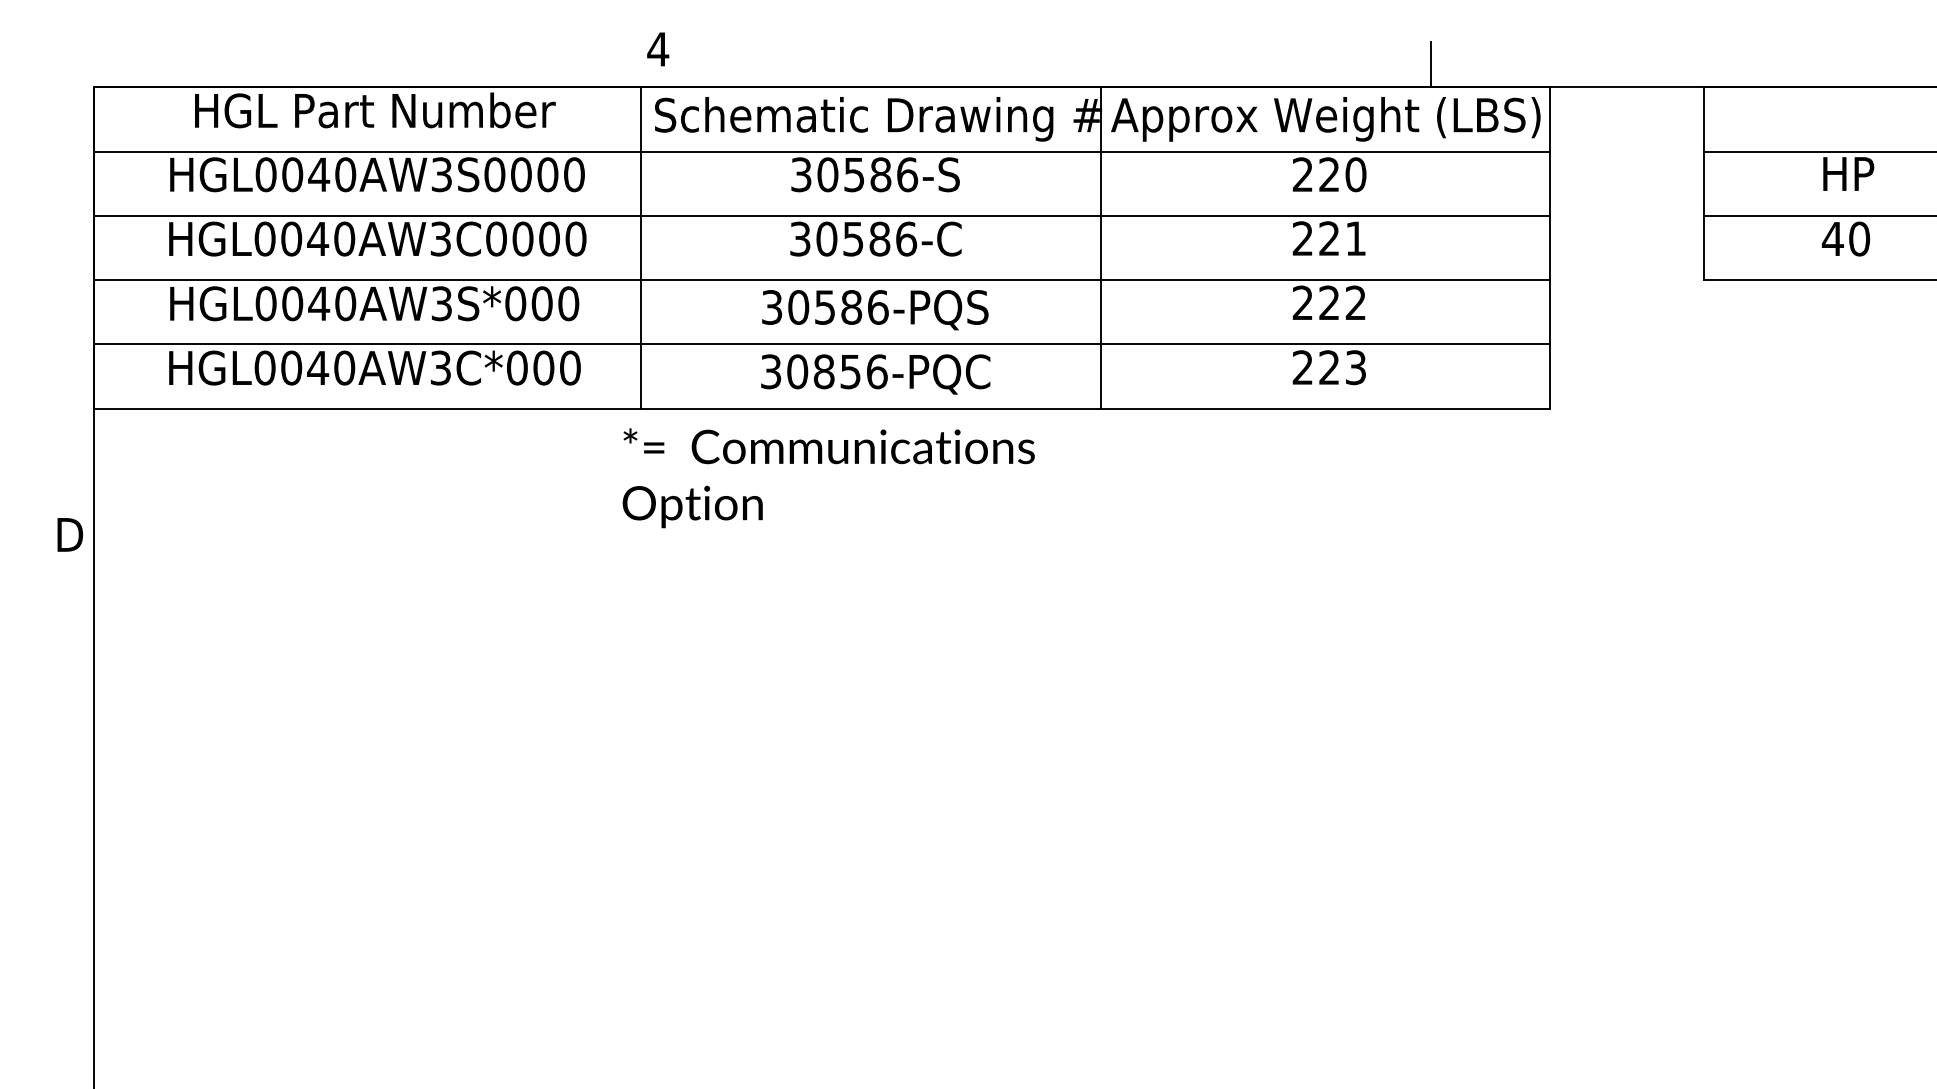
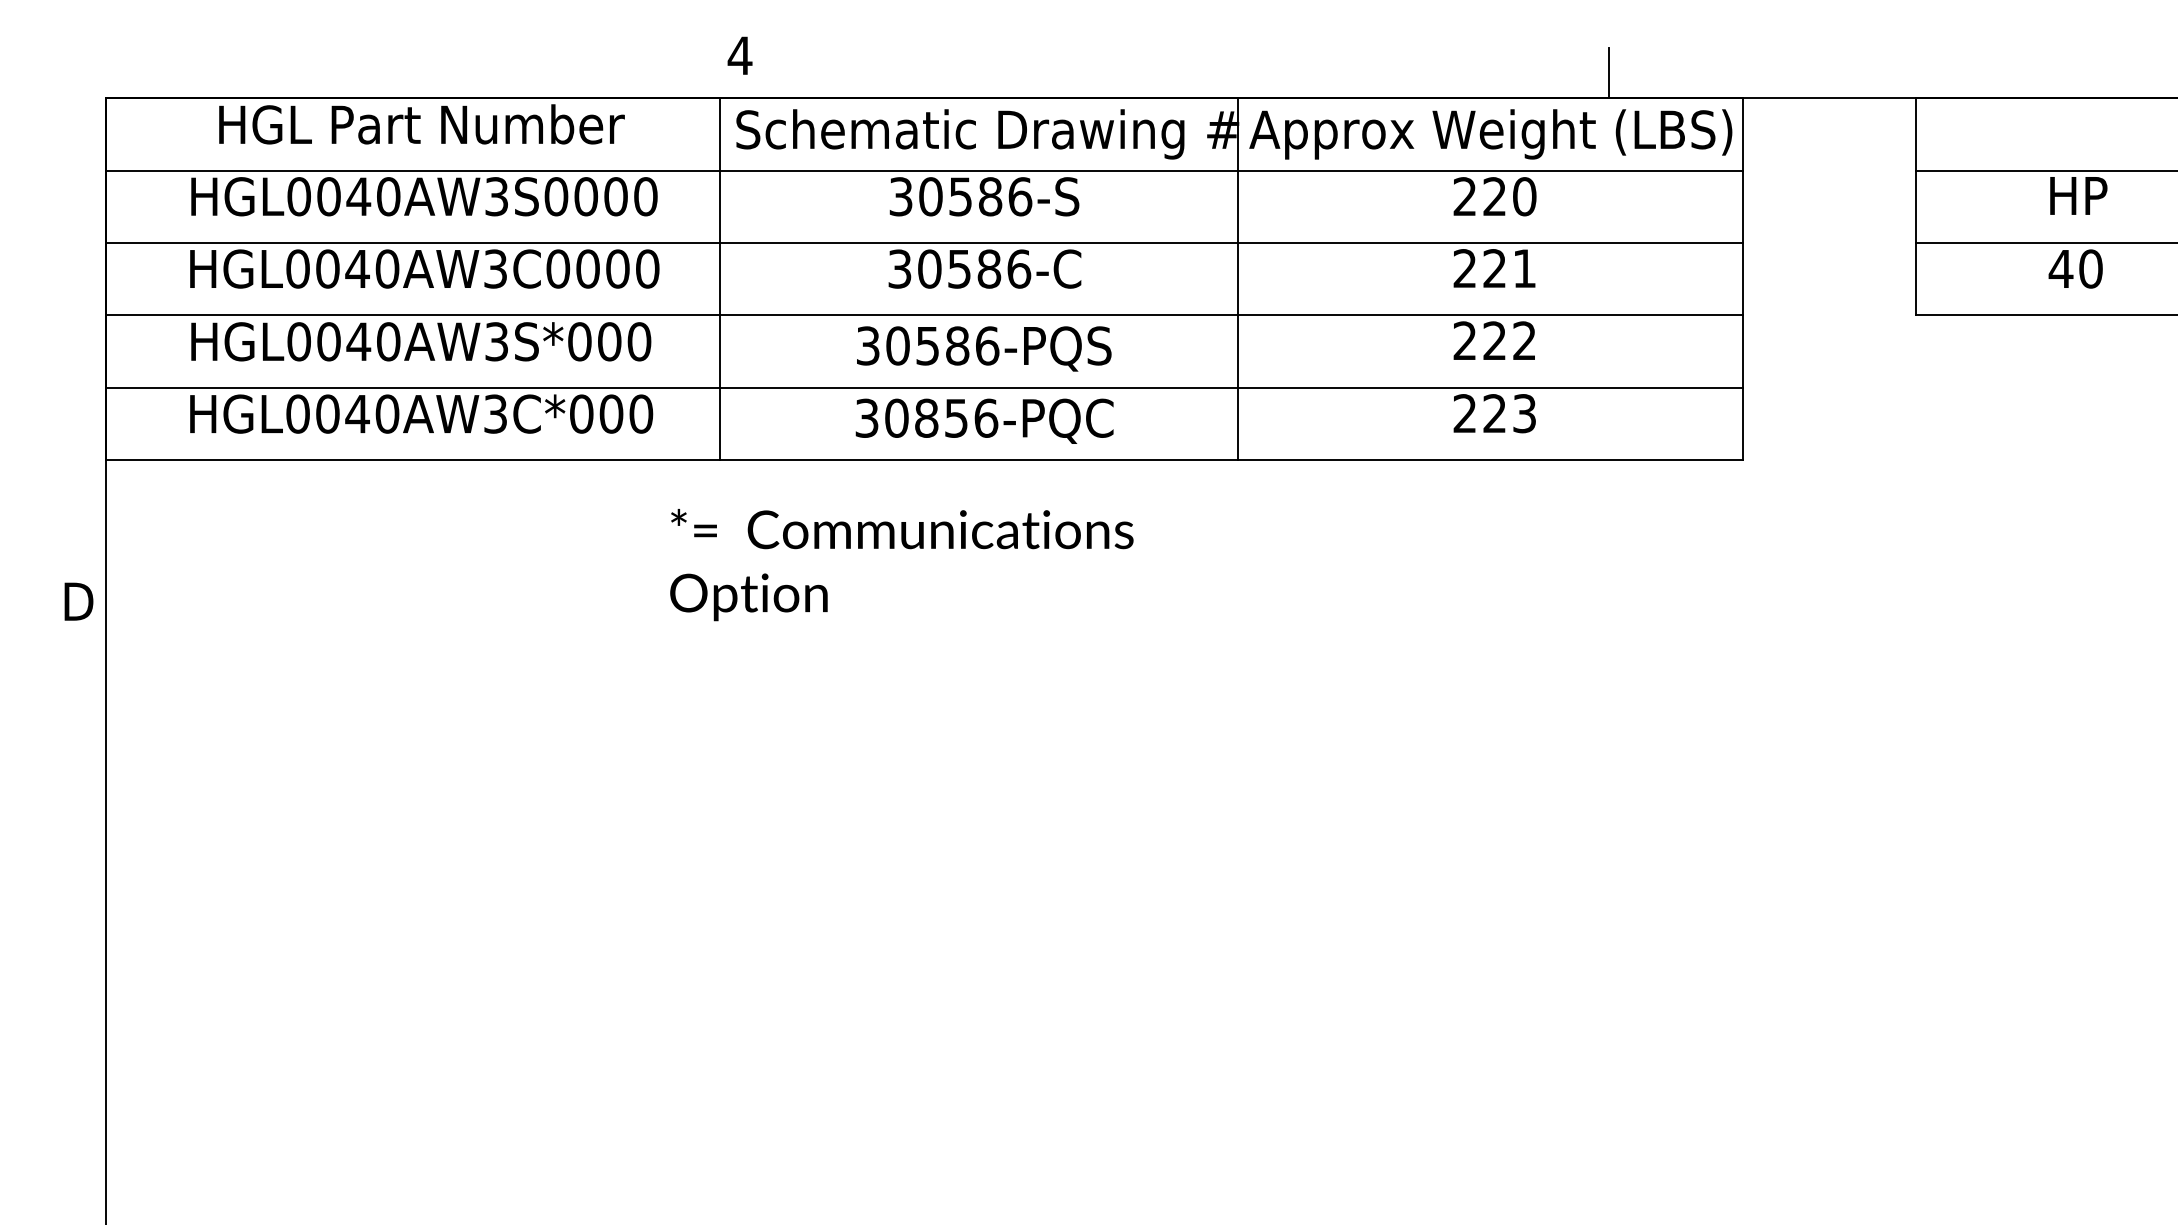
text: (828, 478) -> (901, 565), moved

